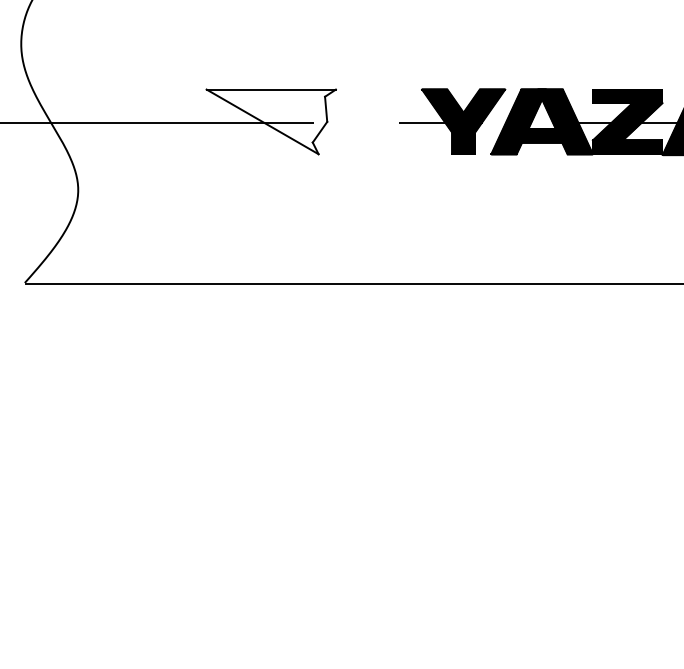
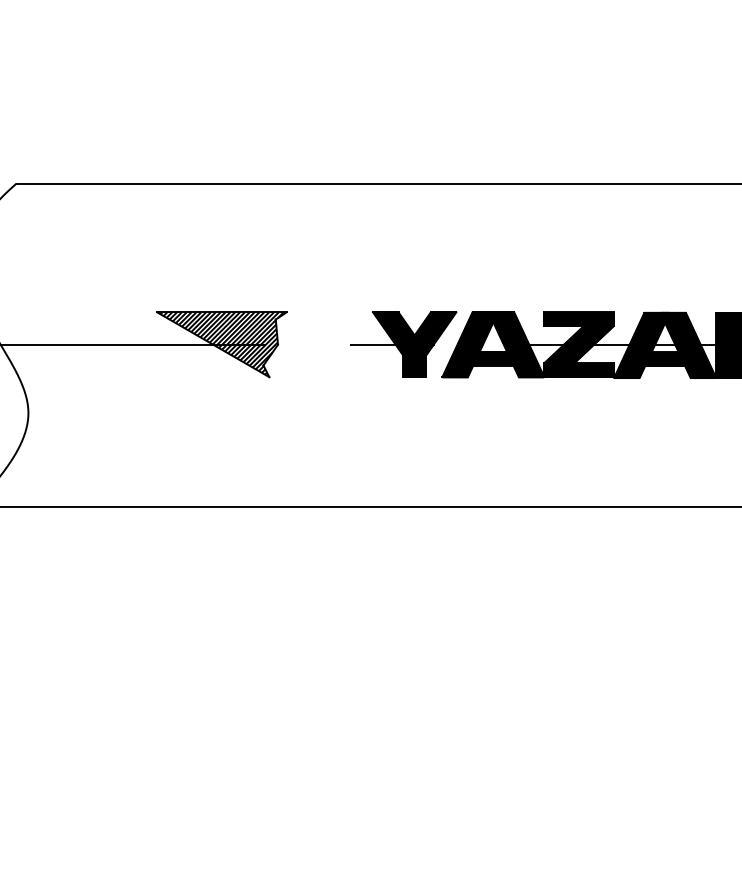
hatch: (269, 121) -> (220, 344), added

